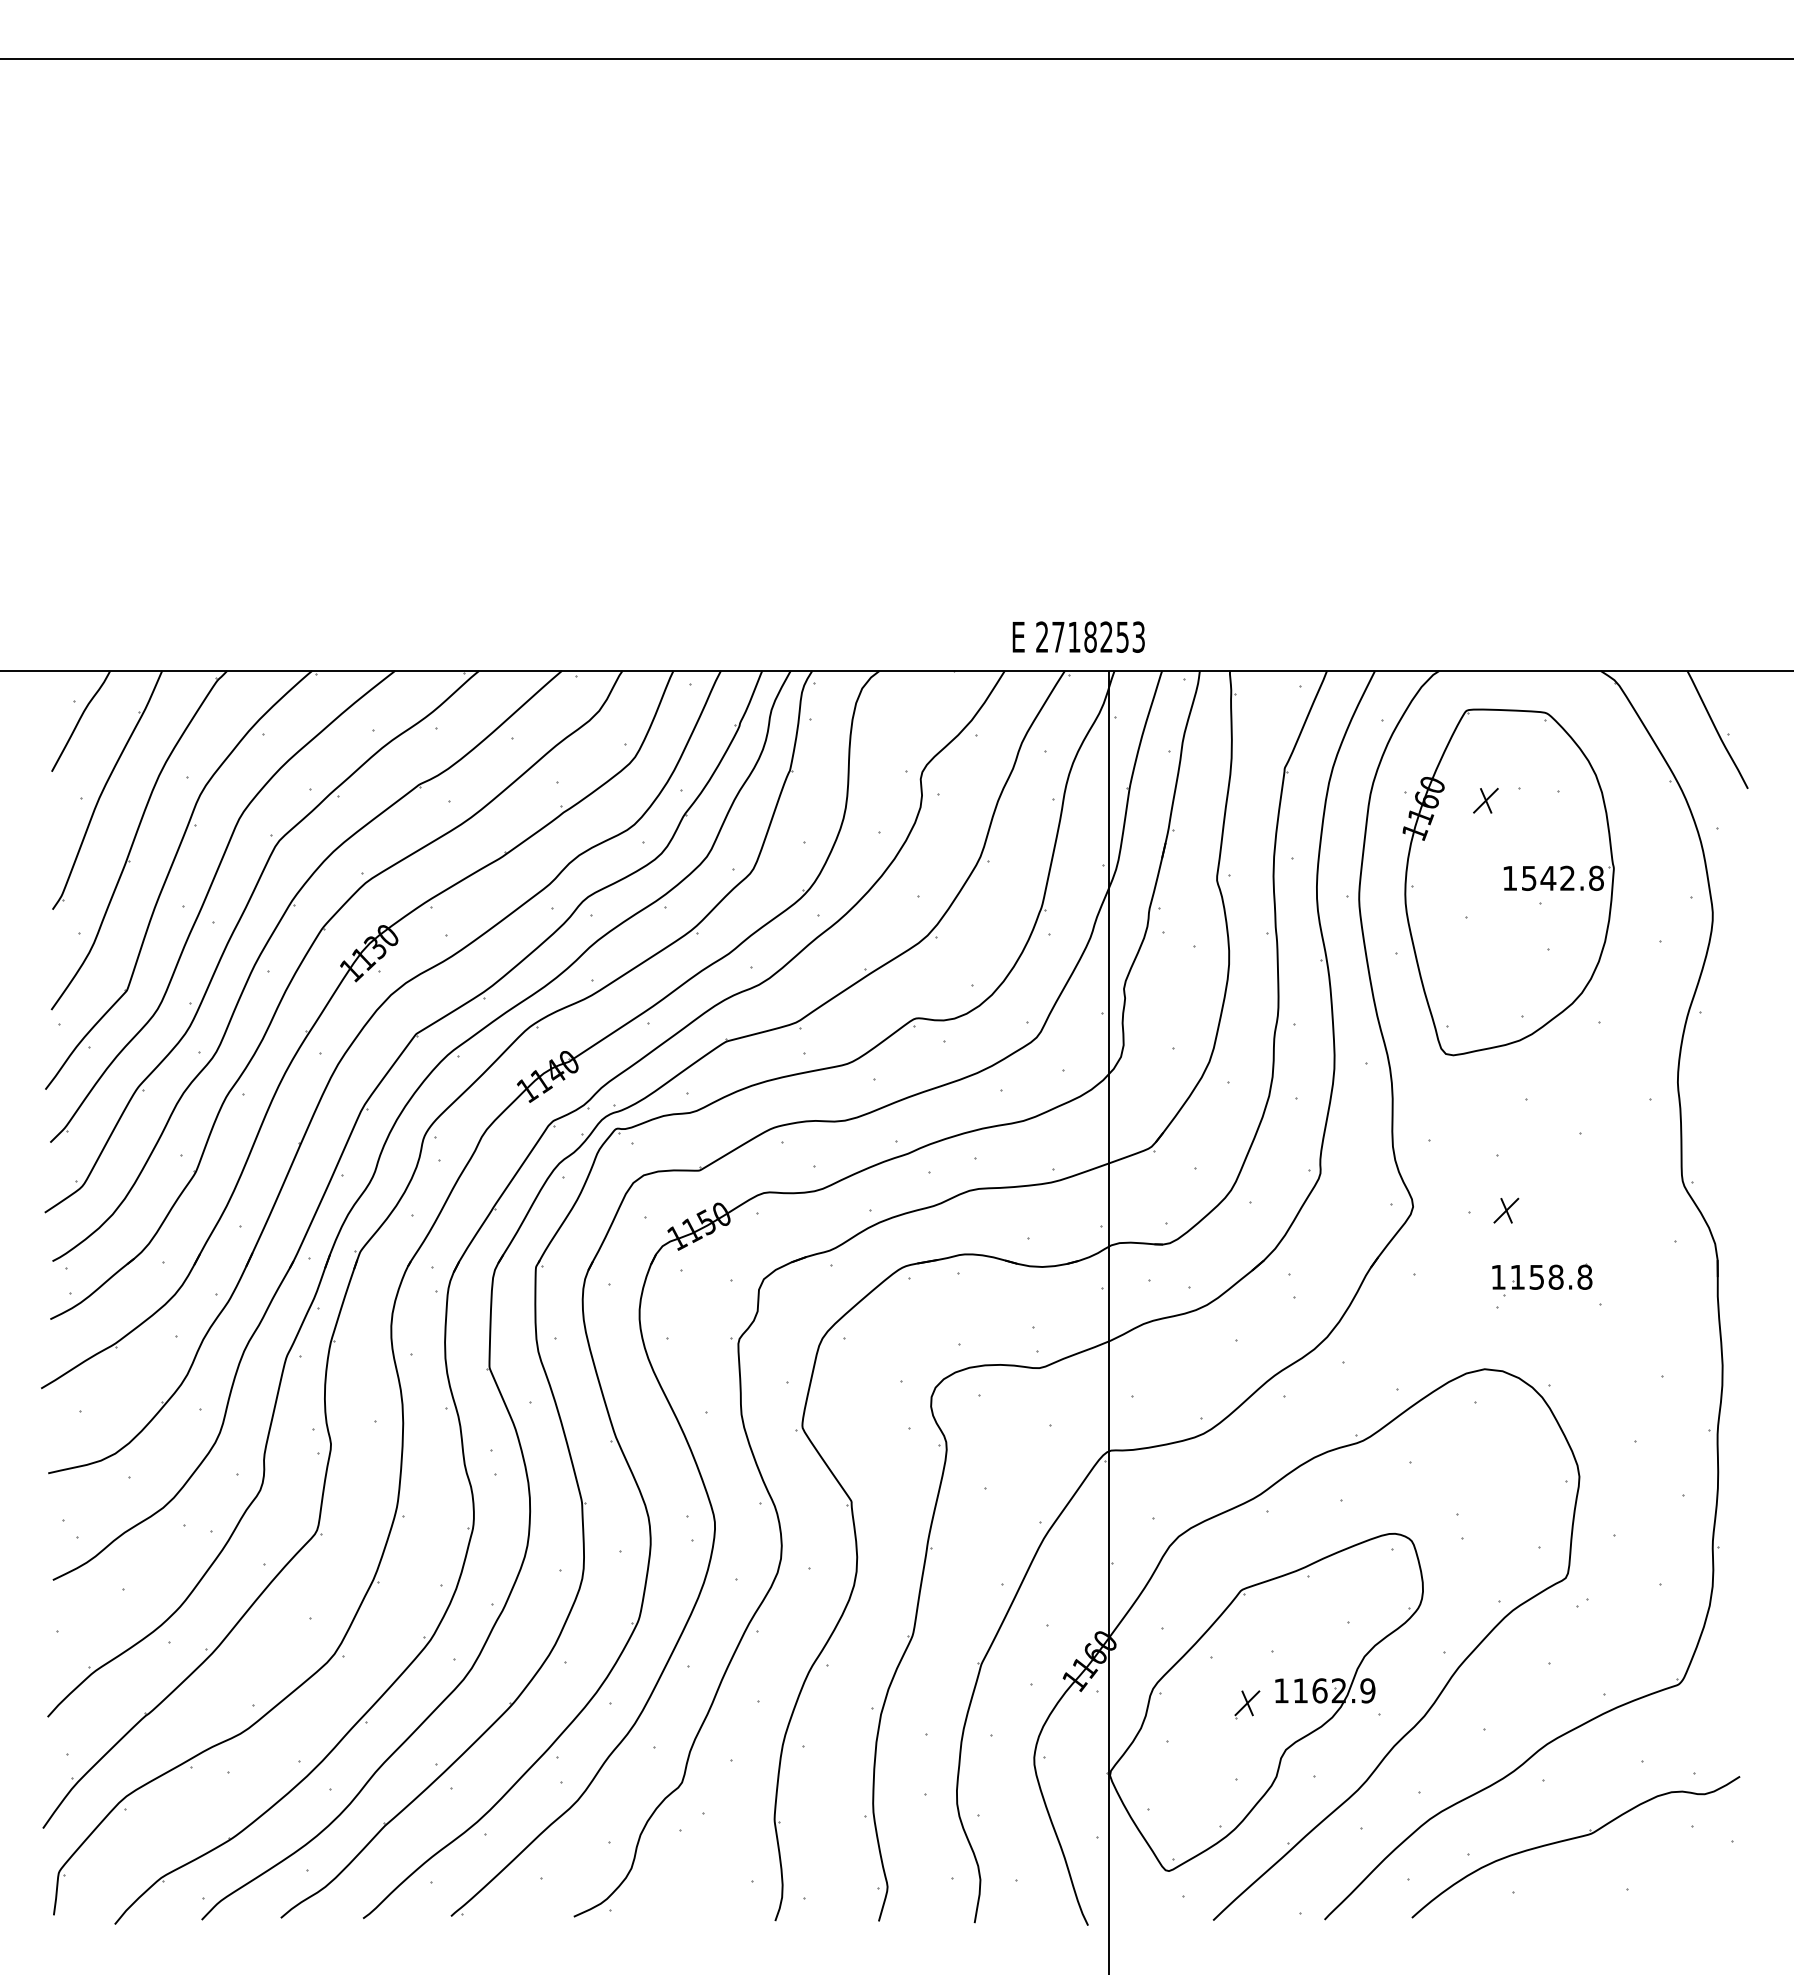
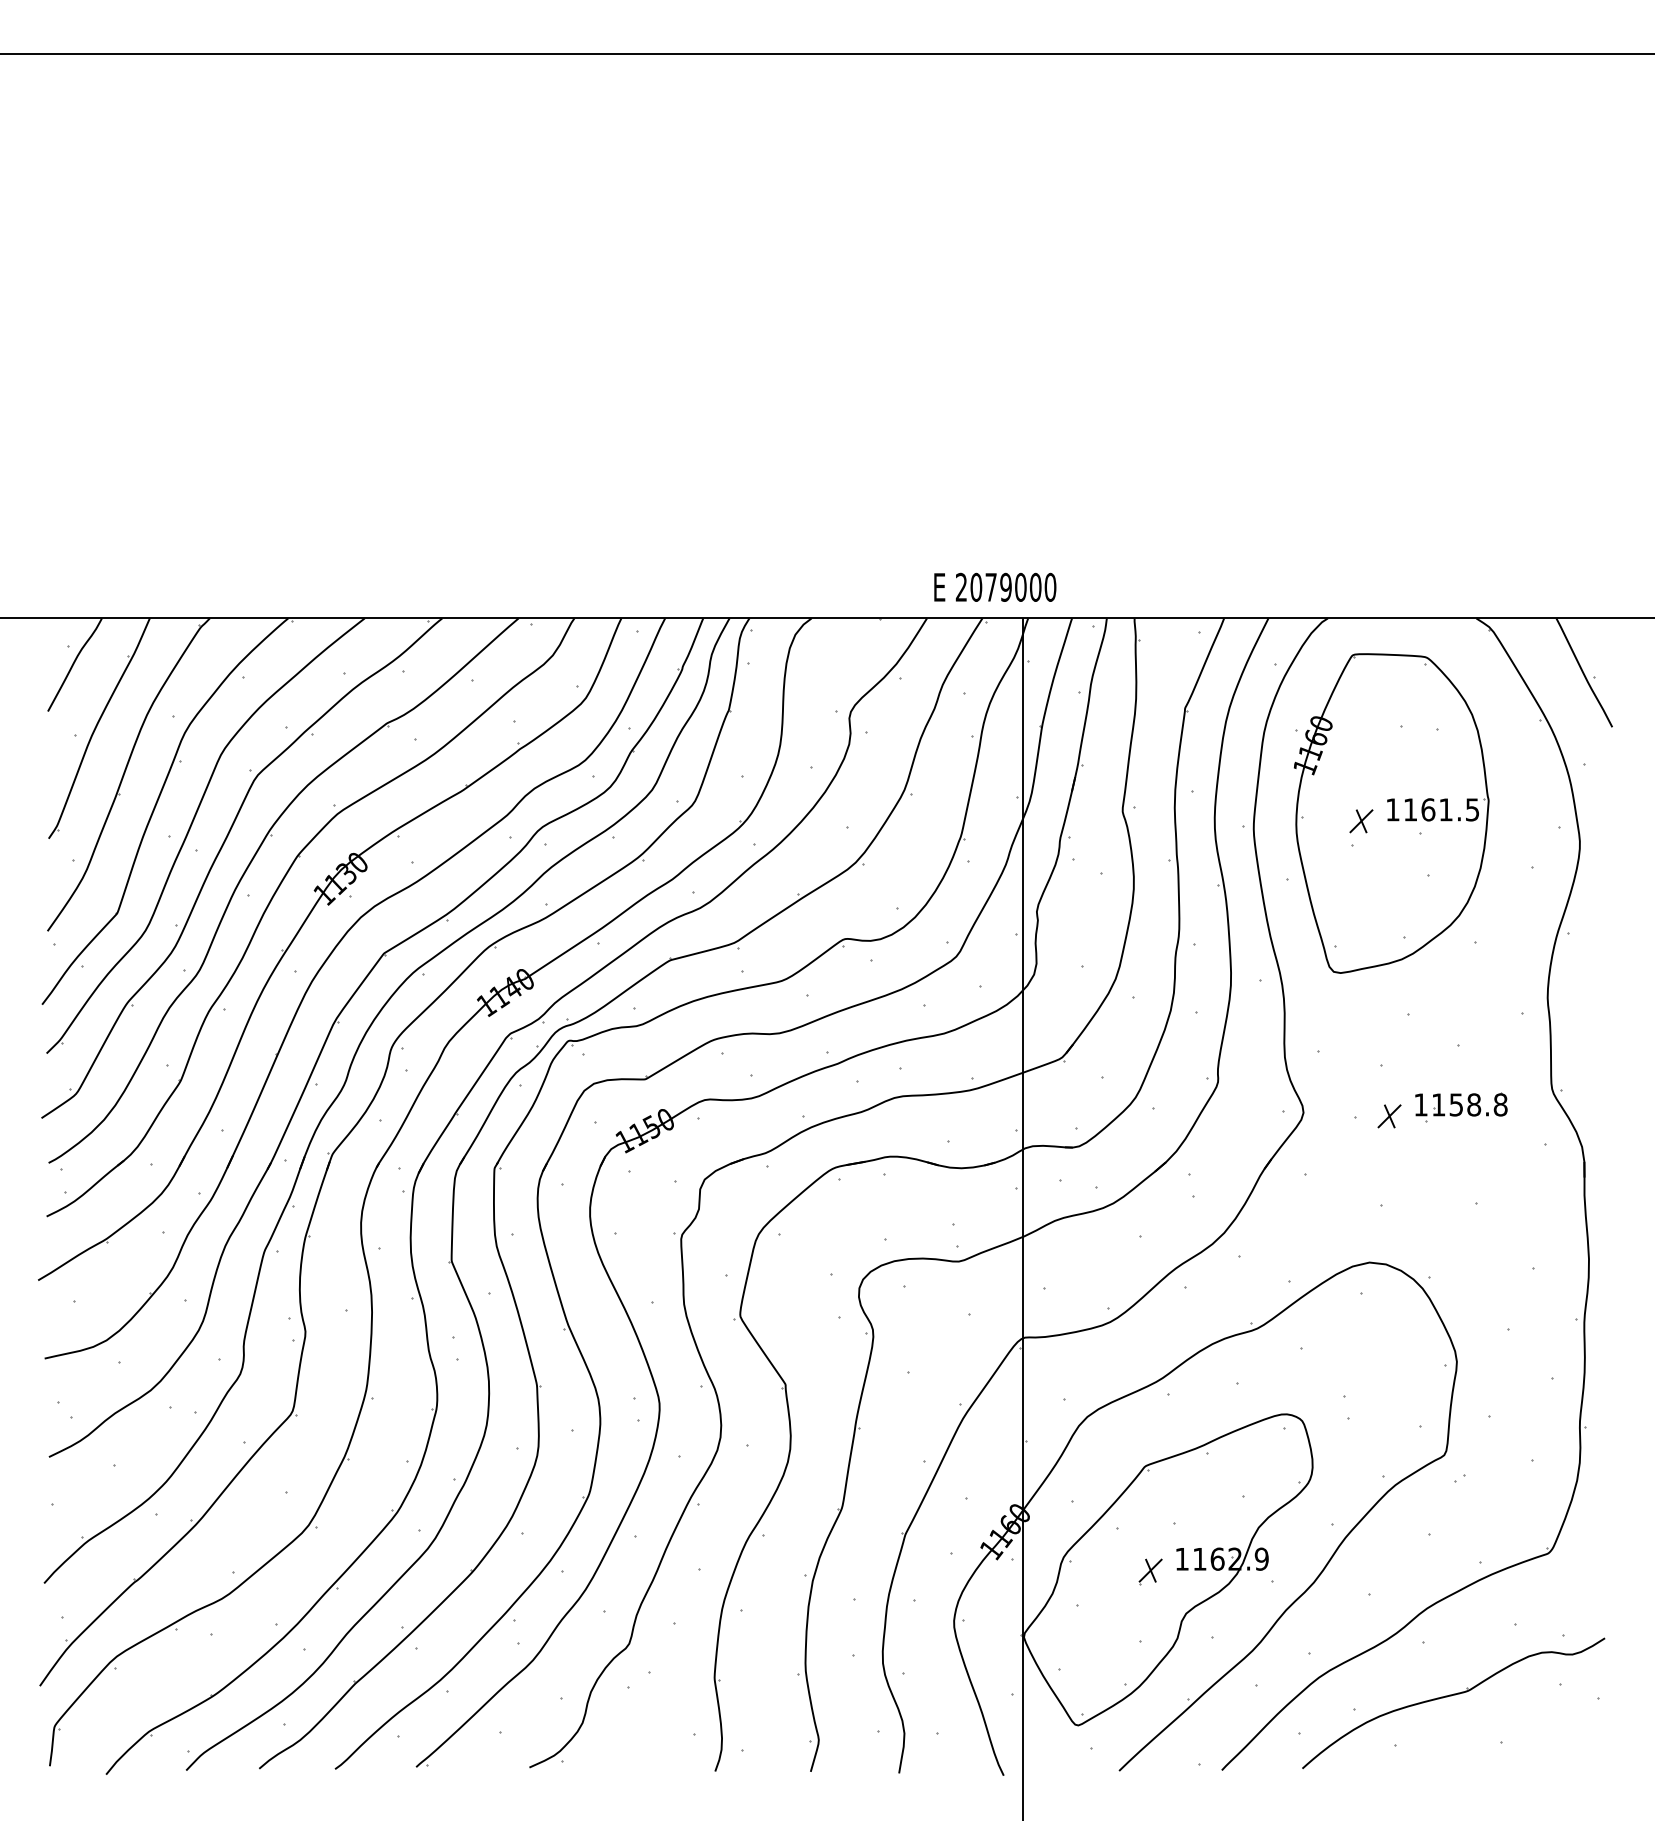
text: (1098, 636) -> (1013, 586), 2718253 -> 2079000
part: (1485, 800) -> (1361, 821), moved
text: (1562, 877) -> (1441, 809), 1542.8 -> 1161.5
part: (1542, 1279) -> (1461, 1106), moved

